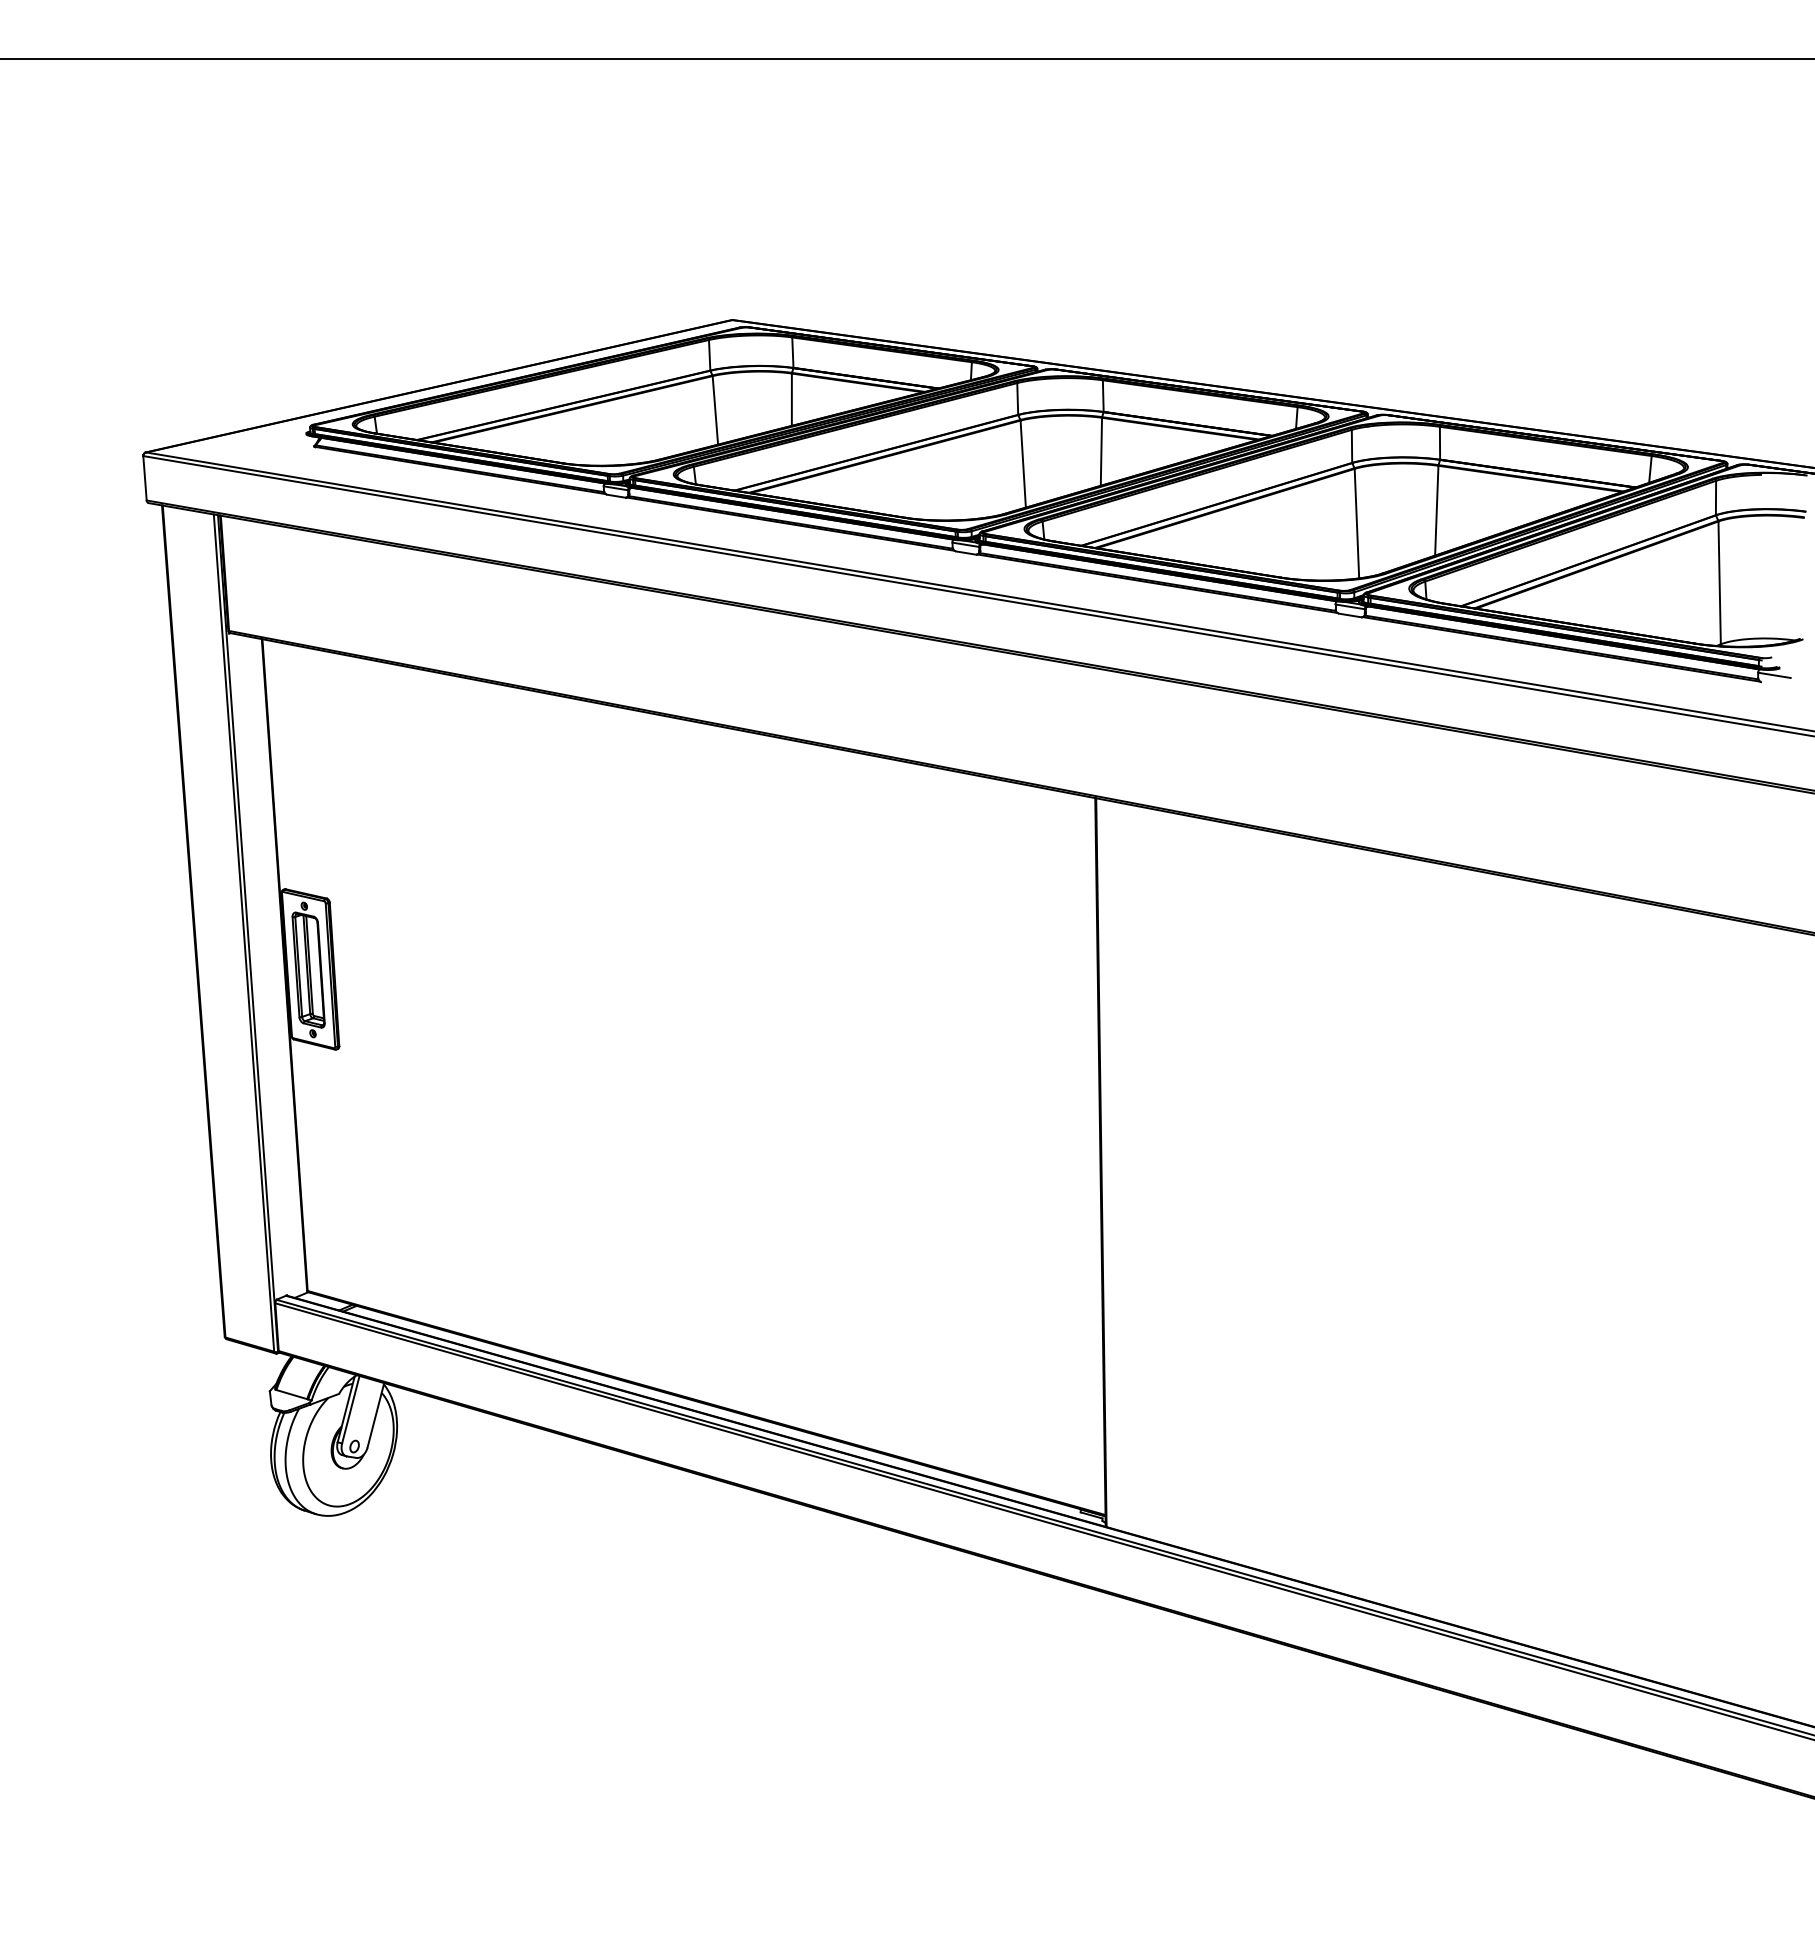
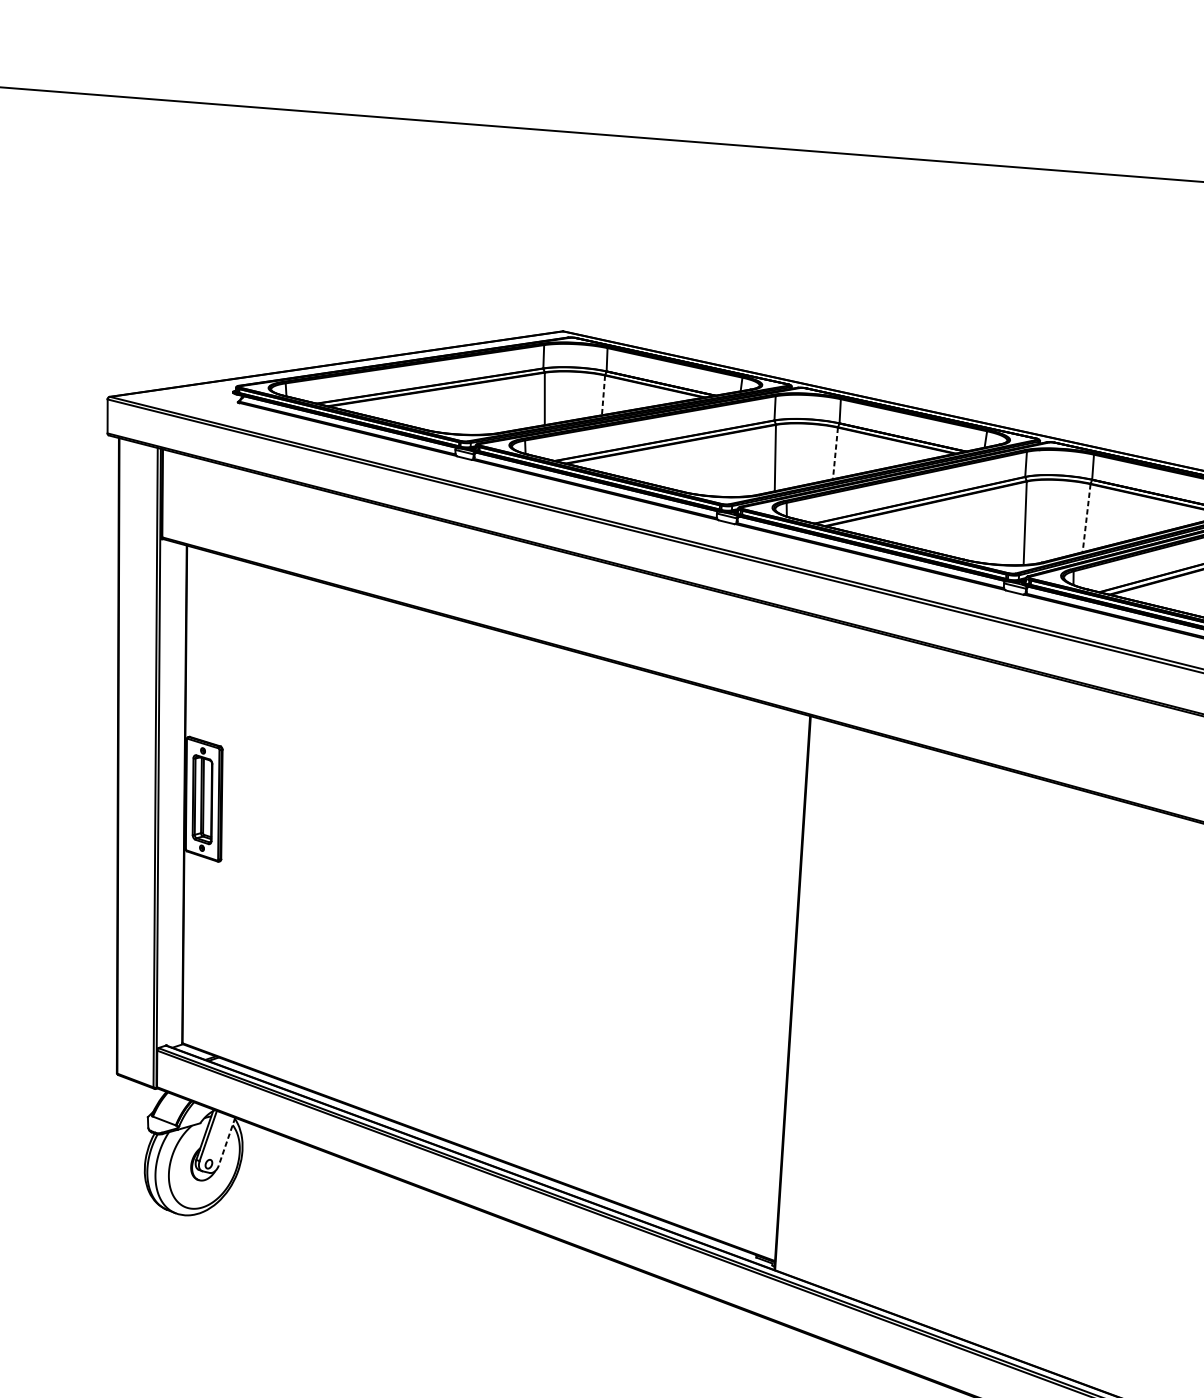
line: (791, 400) -> (603, 395), solid -> dashed
line: (1101, 452) -> (835, 454), solid -> dashed
line: (1436, 510) -> (1086, 518), solid -> dashed
line: (375, 1415) -> (226, 1141), solid -> dashed

